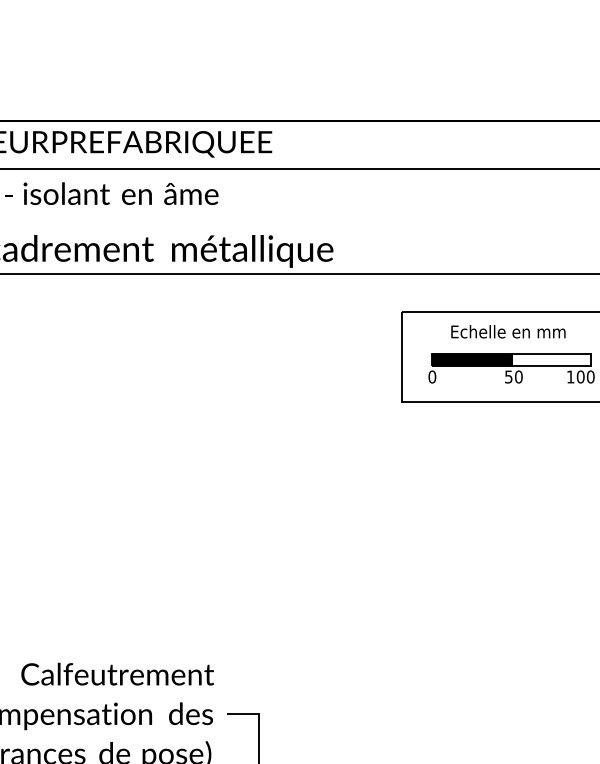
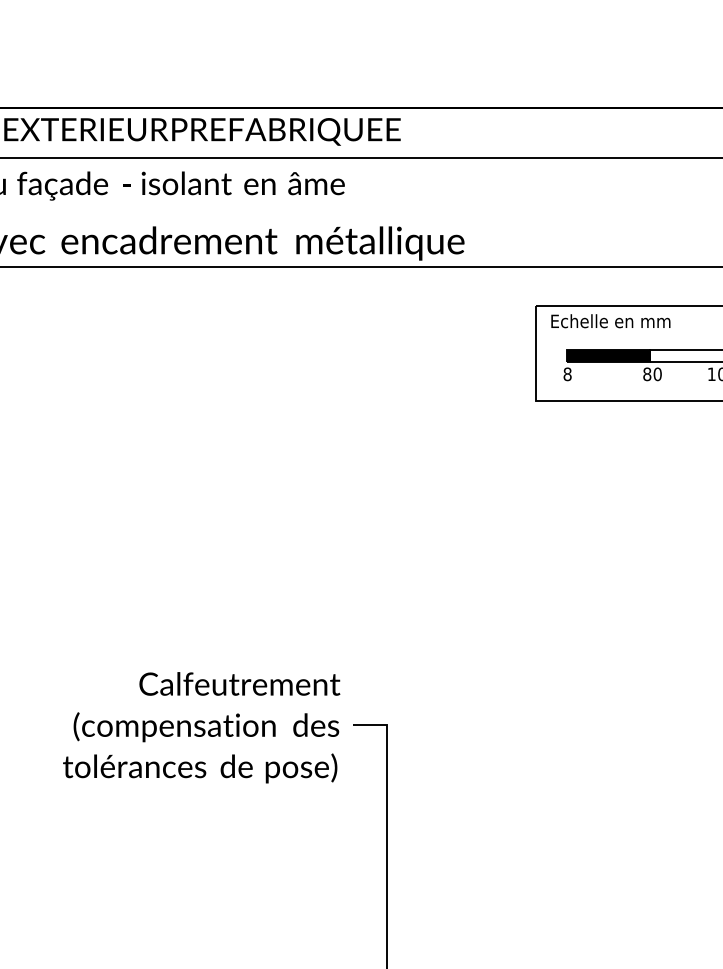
text: (508, 332) -> (610, 321), moved
text: (432, 376) -> (567, 373), 0 -> 8
text: (509, 377) -> (647, 374), 50 -> 80

